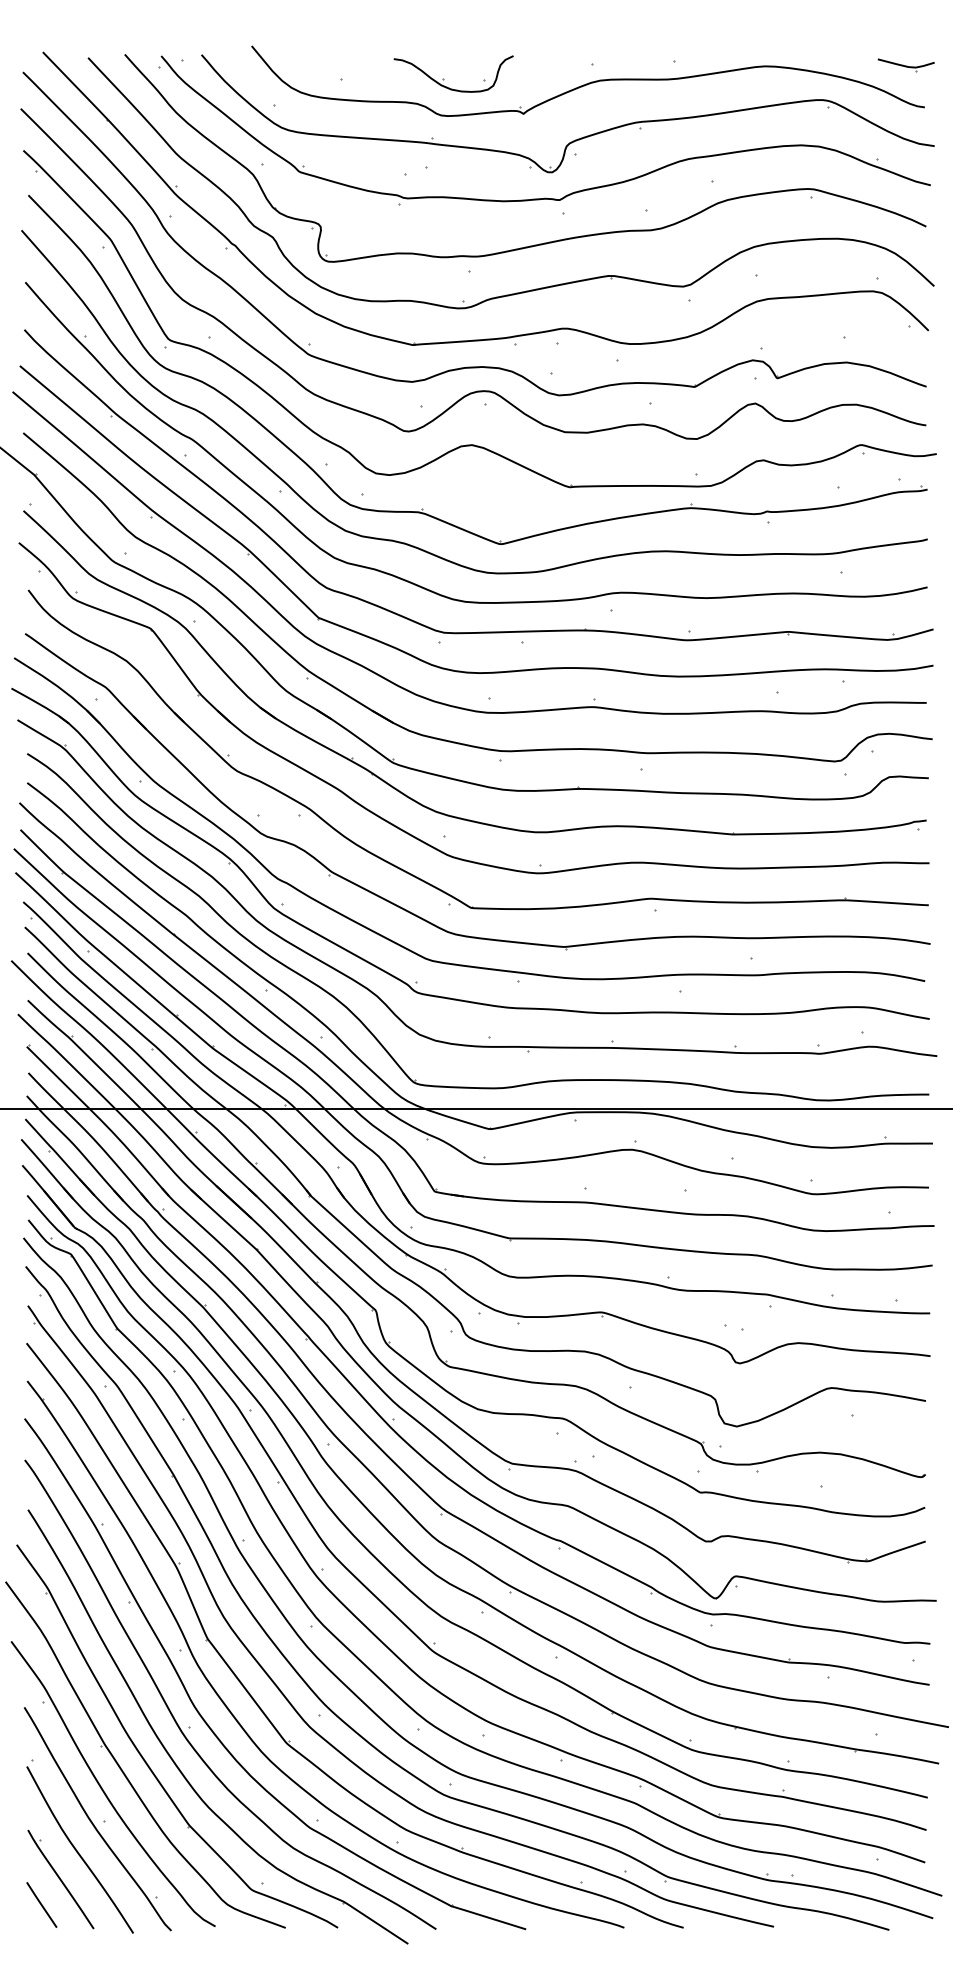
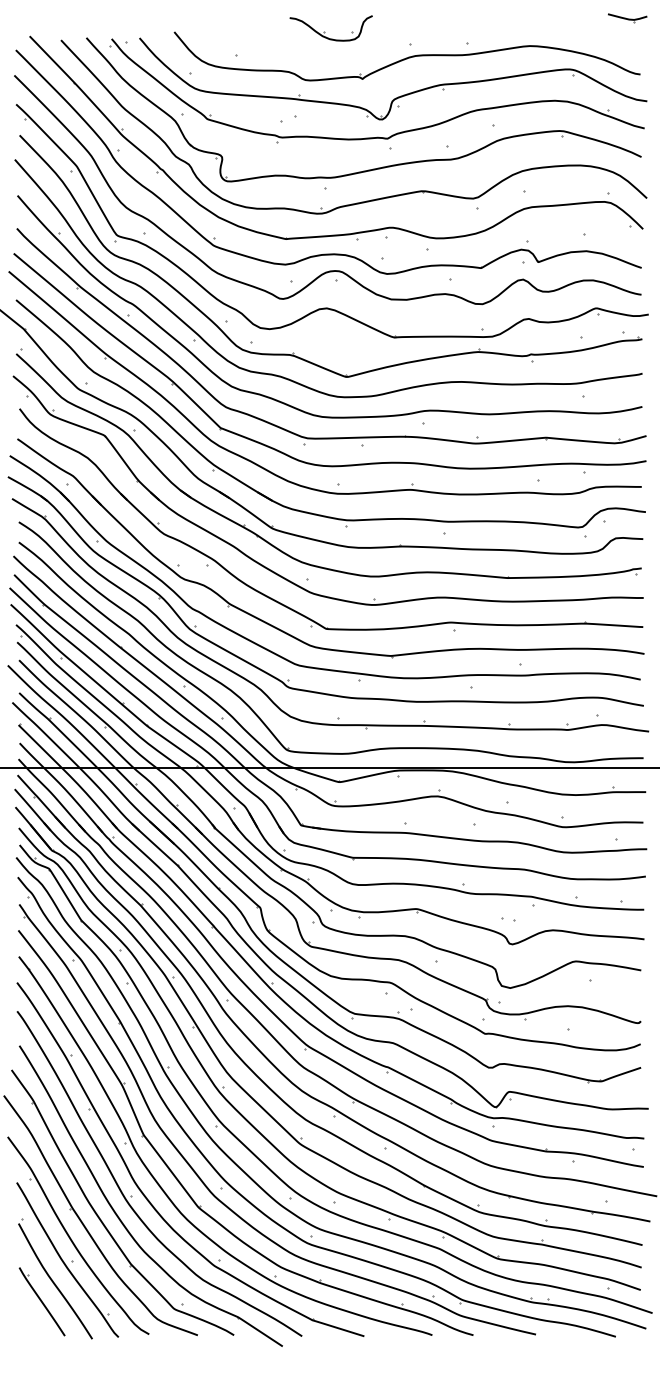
part: (906, 65) -> (627, 18), moved
part: (445, 79) -> (325, 32), moved
line: (41, 1905) -> (28, 1319), removed

